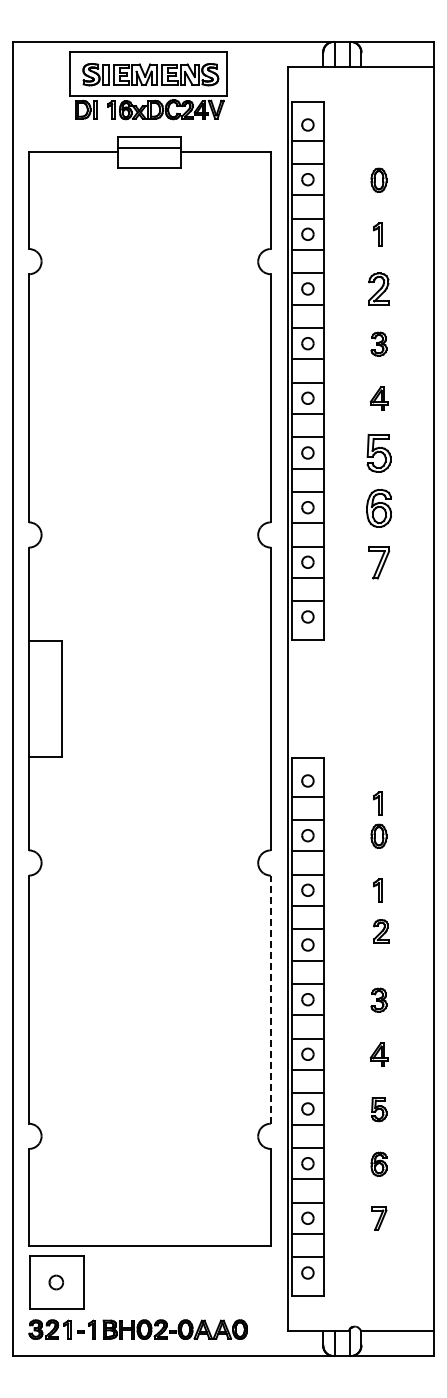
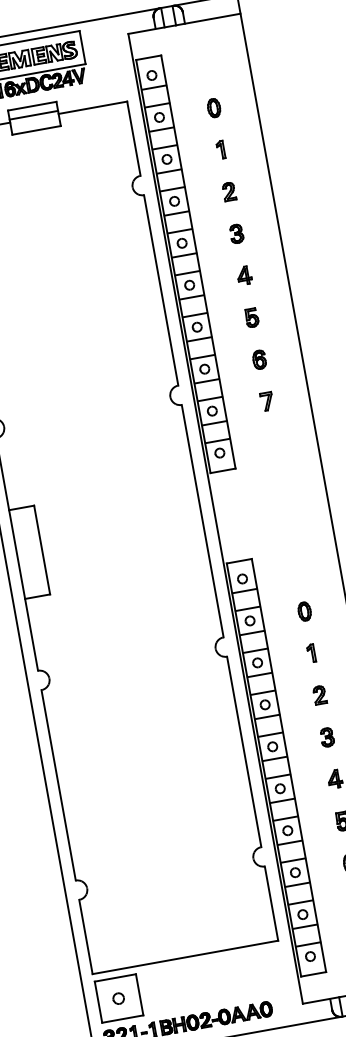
part: (379, 289) -> (229, 191), size x0.71
part: (379, 453) -> (252, 317), size x0.62
part: (378, 507) -> (258, 359), size x0.62
part: (379, 562) -> (267, 401), size x0.71
part: (377, 803) -> (299, 586), removed
part: (381, 931) -> (320, 695), moved
line: (270, 999) -> (243, 751), dashed -> solid

